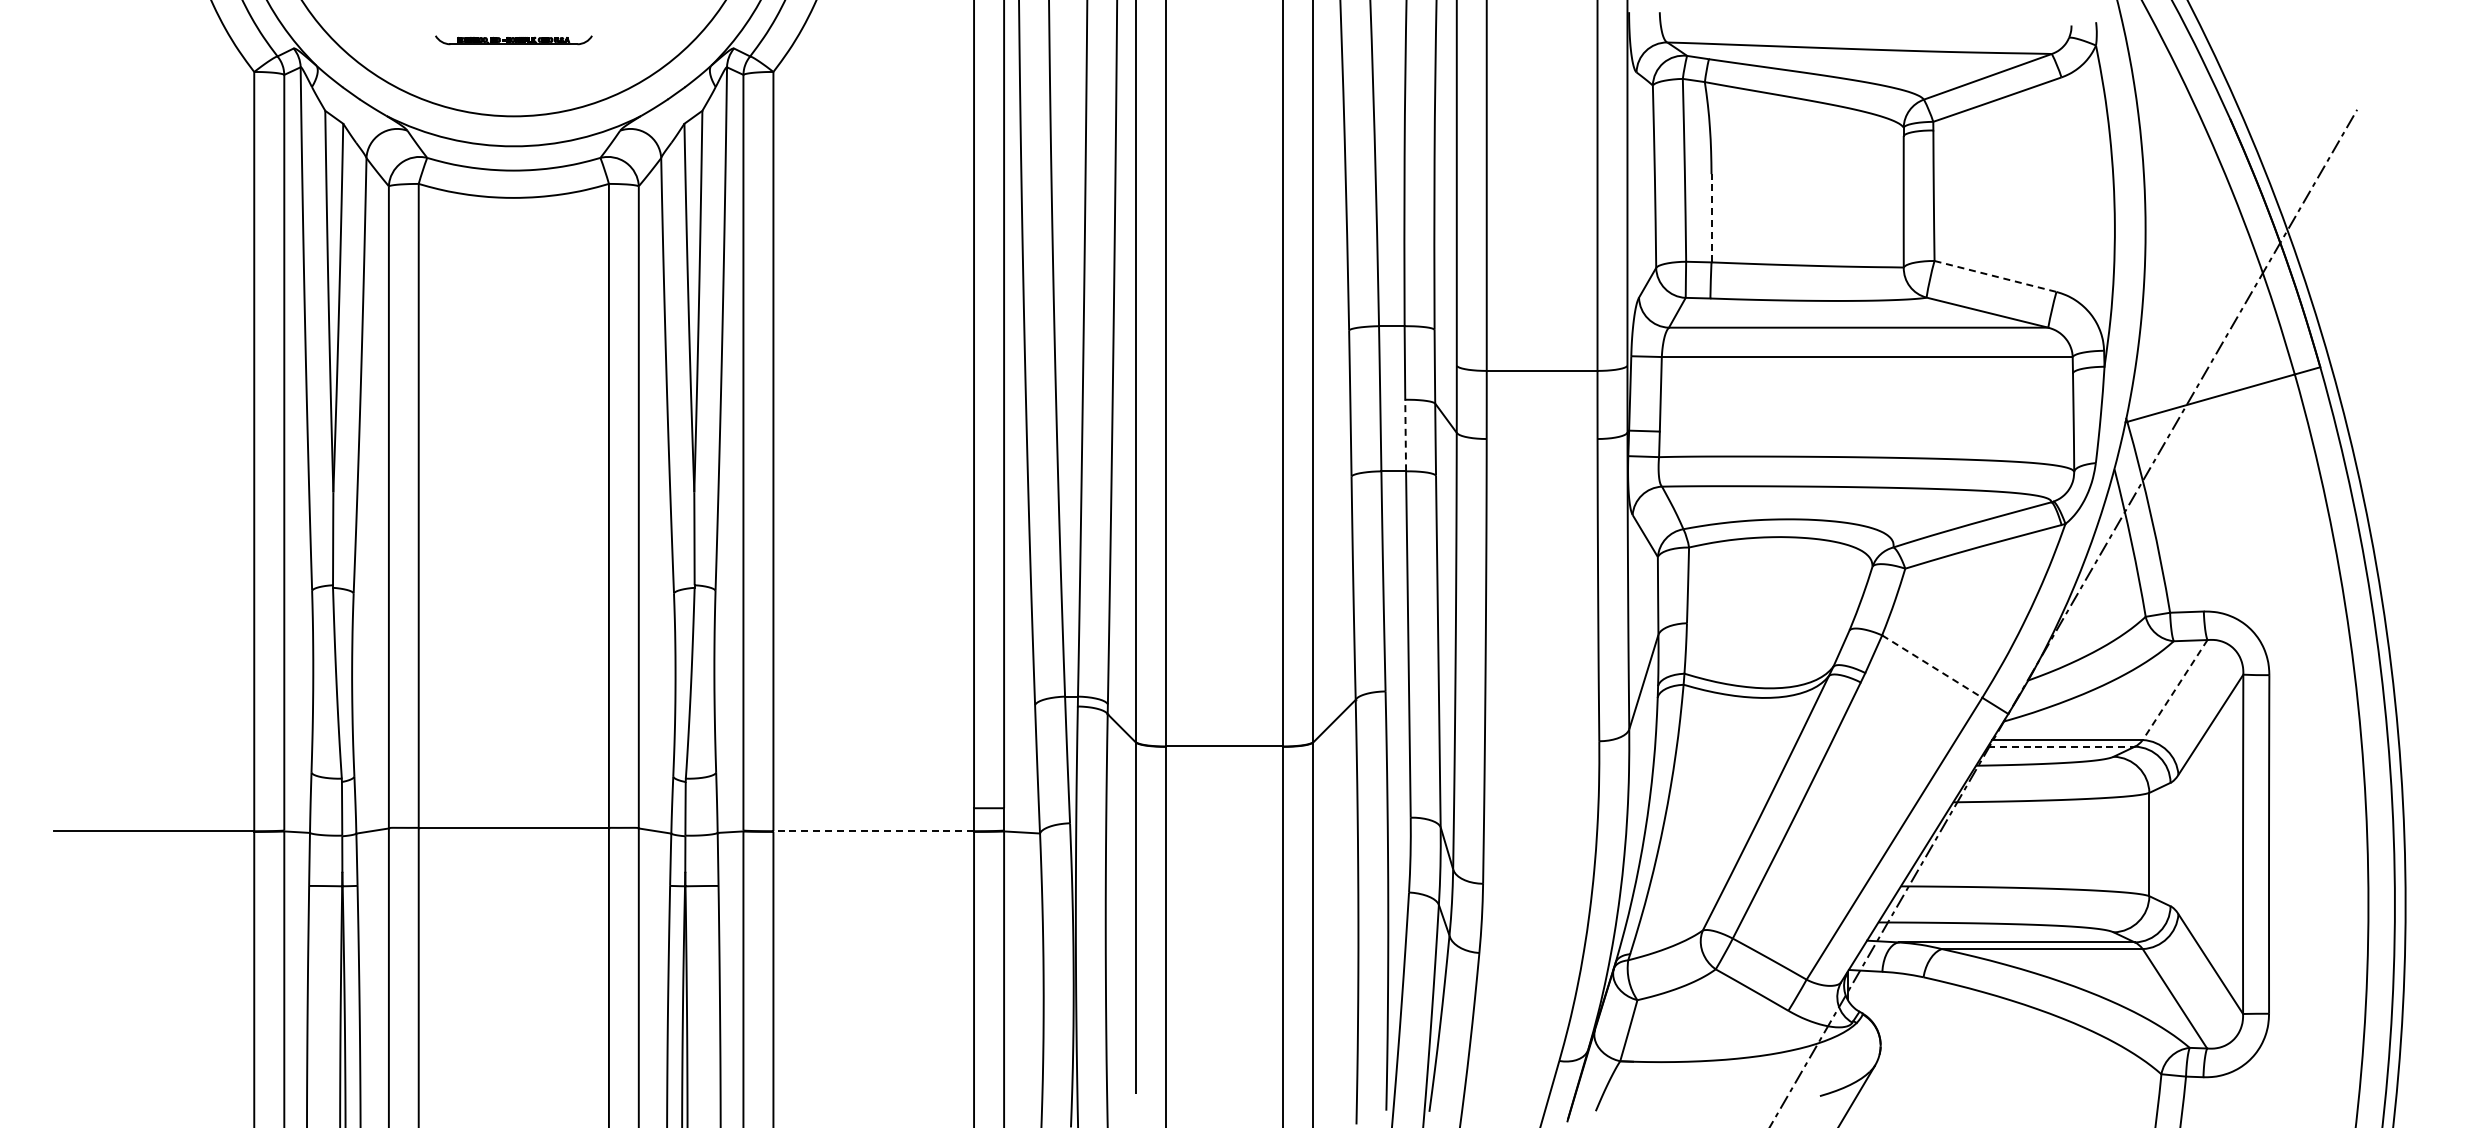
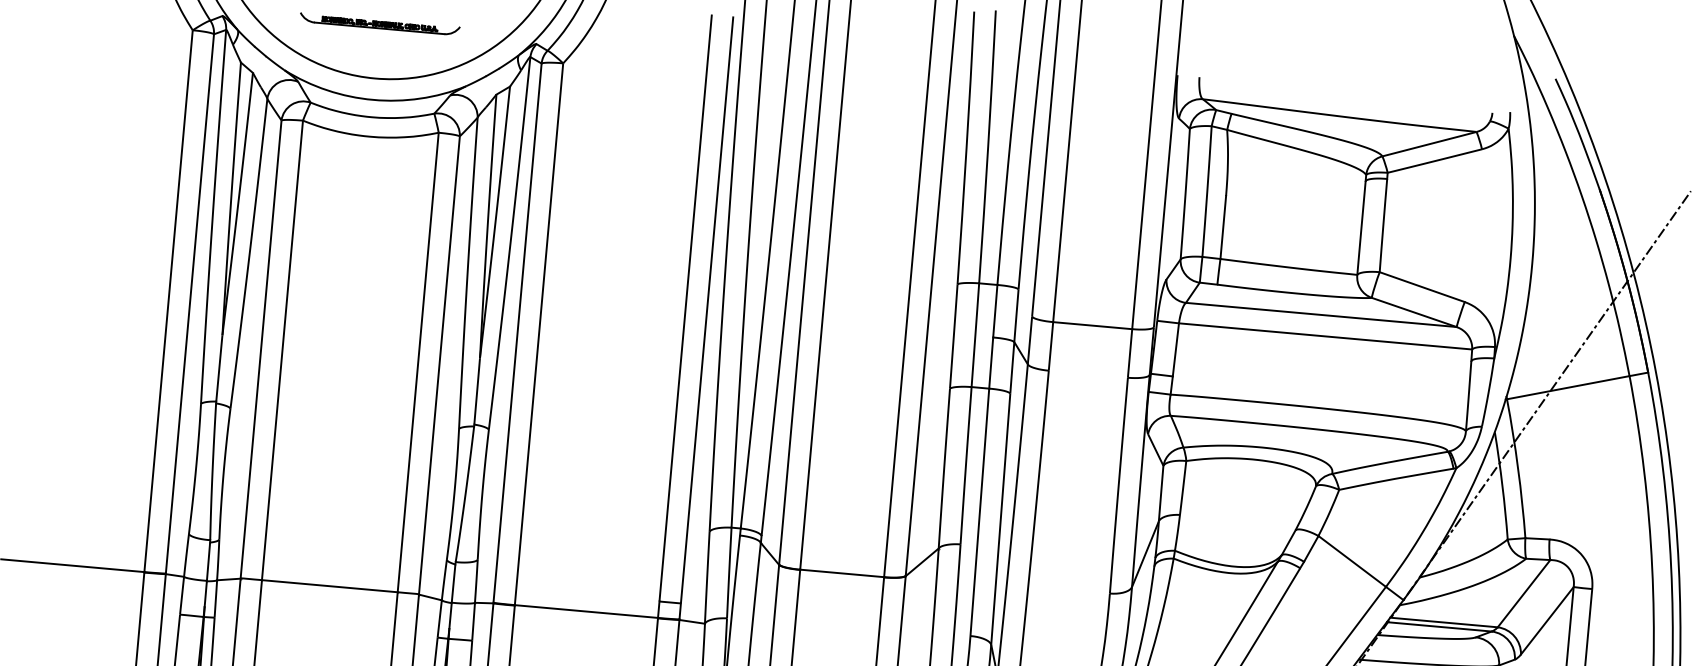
part: (513, 39) -> (379, 23), size x1.43
line: (1711, 217) -> (1223, 226), dashed -> solid
line: (1995, 276) -> (1422, 287), dashed -> solid
line: (1405, 435) -> (991, 363), dashed -> solid
line: (1932, 666) -> (1352, 561), dashed -> solid
line: (2175, 690) -> (1524, 594), dashed -> solid
line: (2061, 746) -> (1439, 626), dashed -> solid
line: (873, 831) -> (586, 611), dashed -> solid

